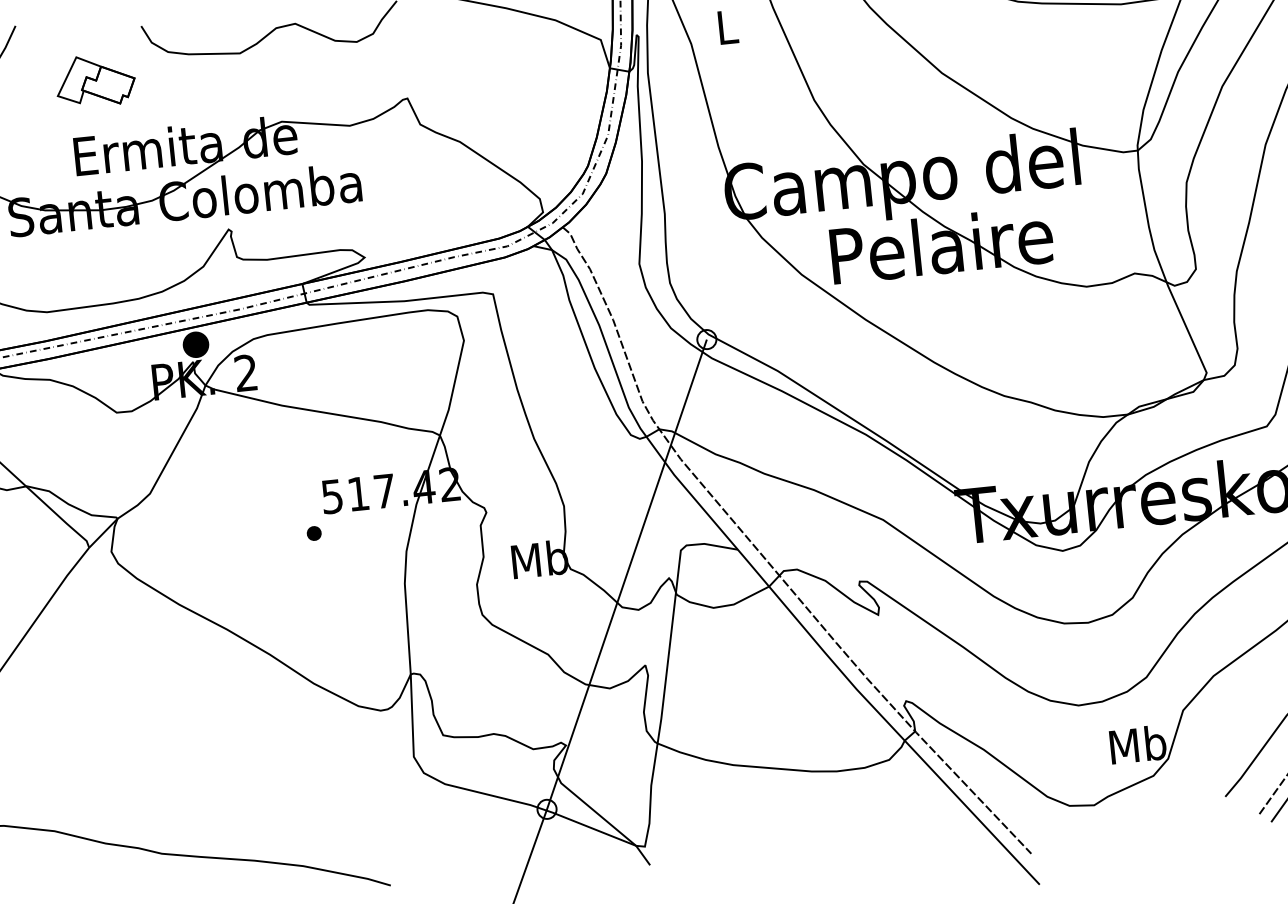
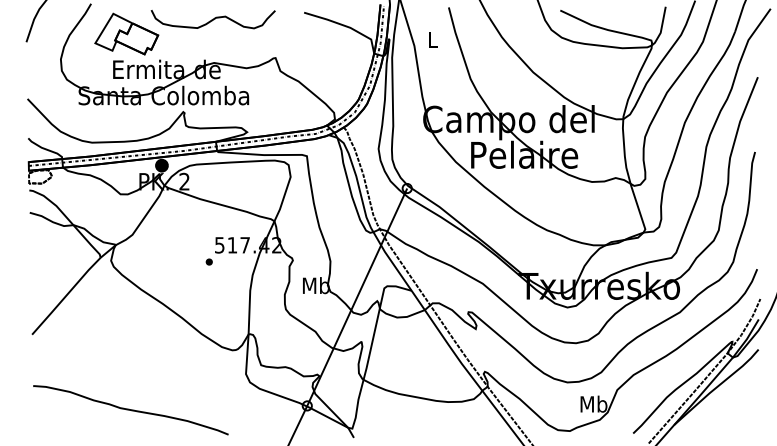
part: (94, 79) -> (126, 33), size x1.67

